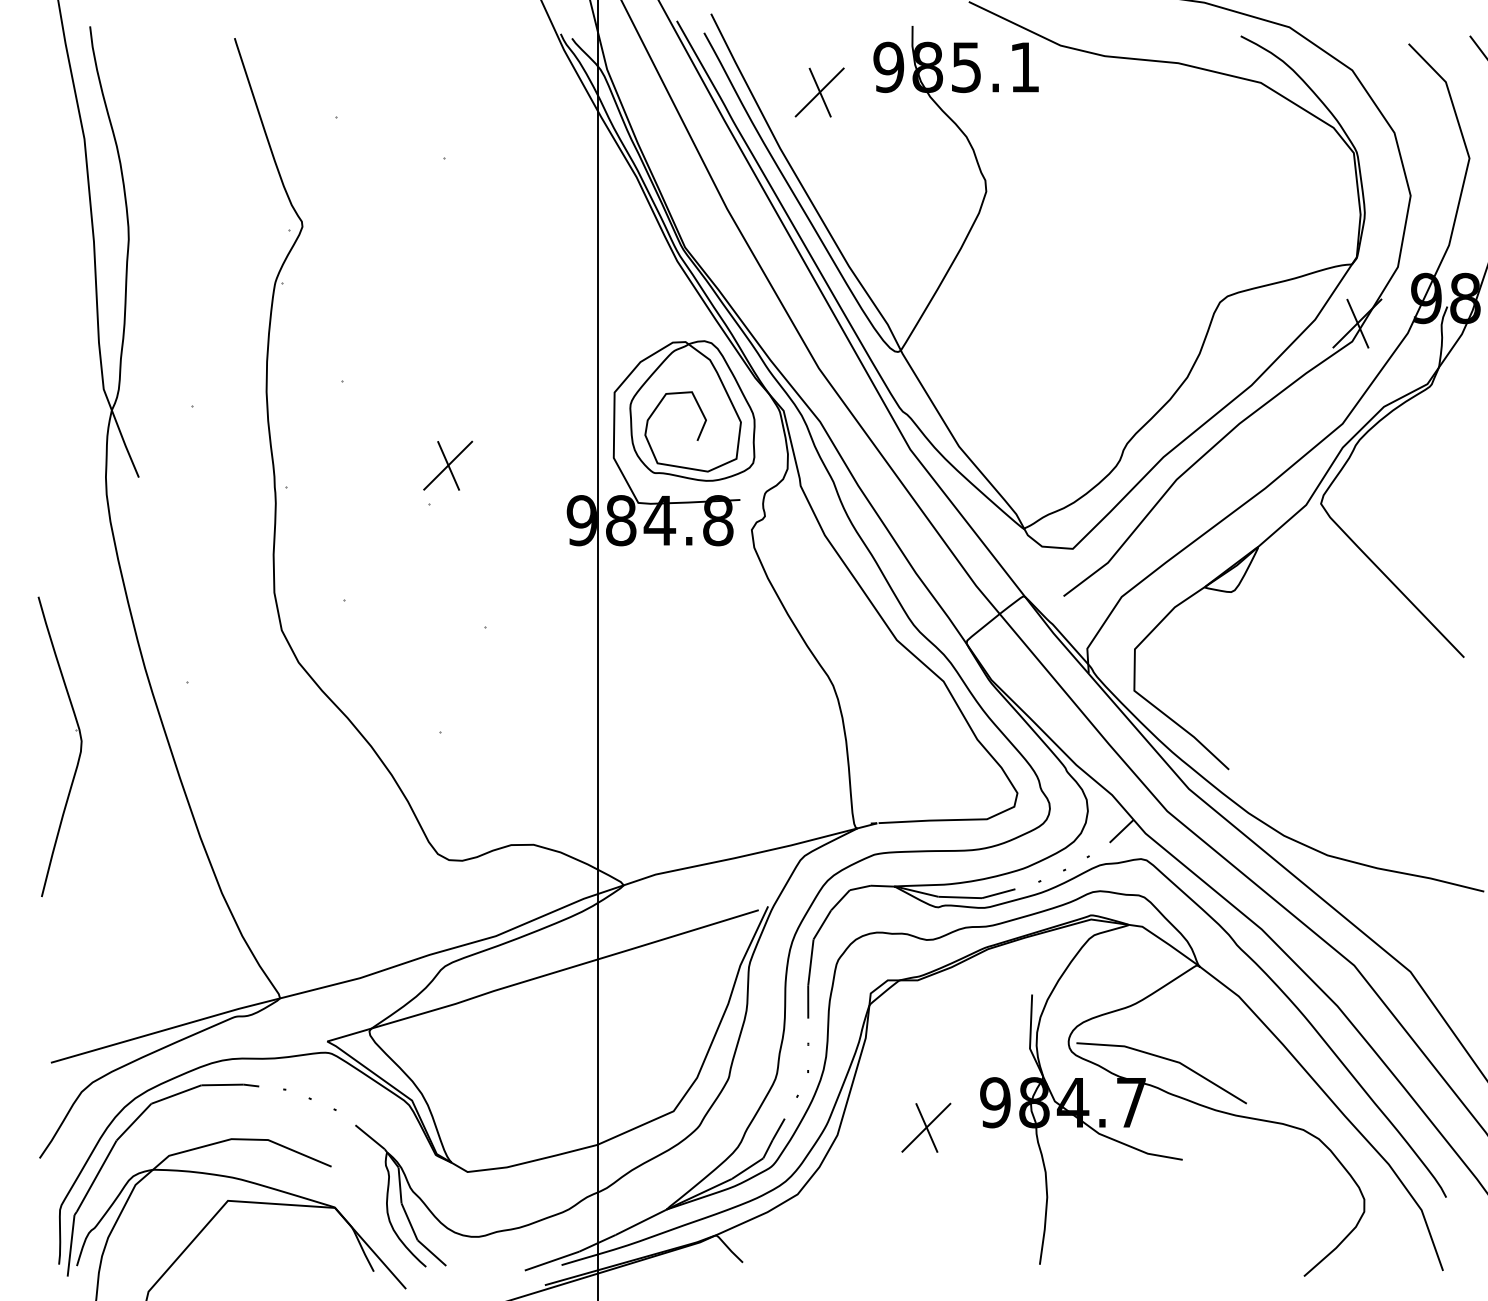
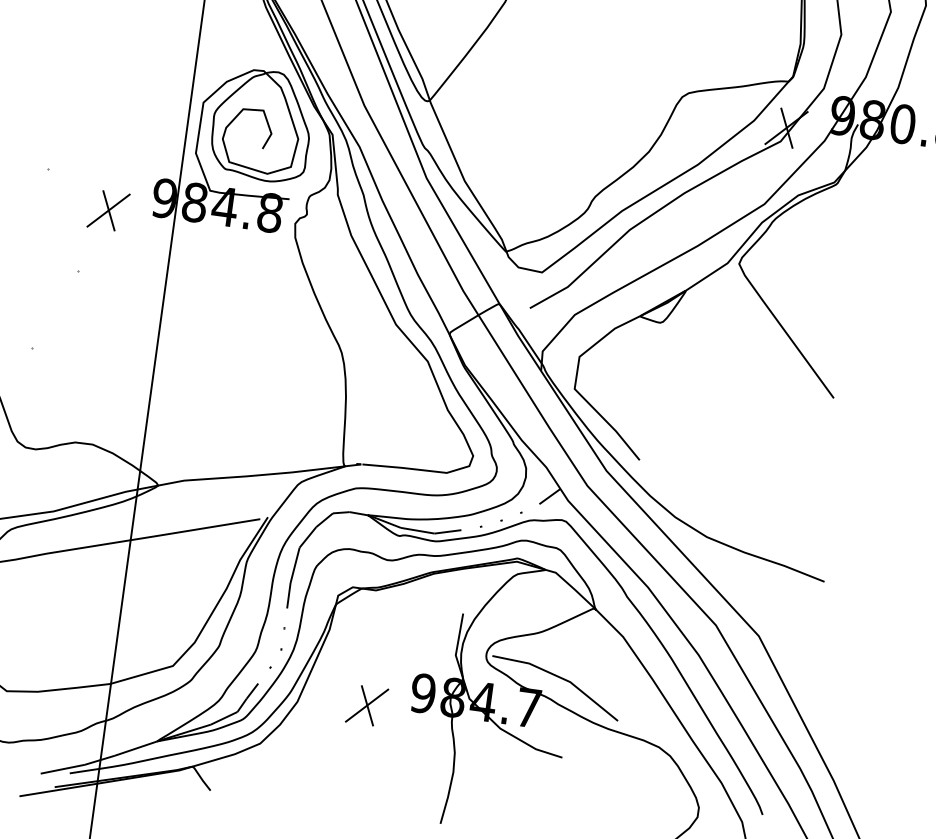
part: (448, 465) -> (108, 210), moved

